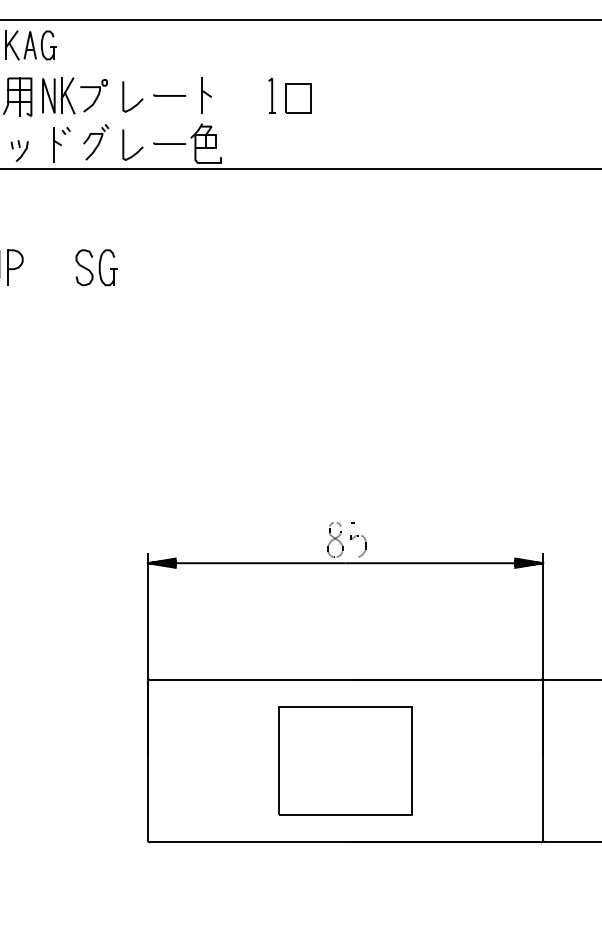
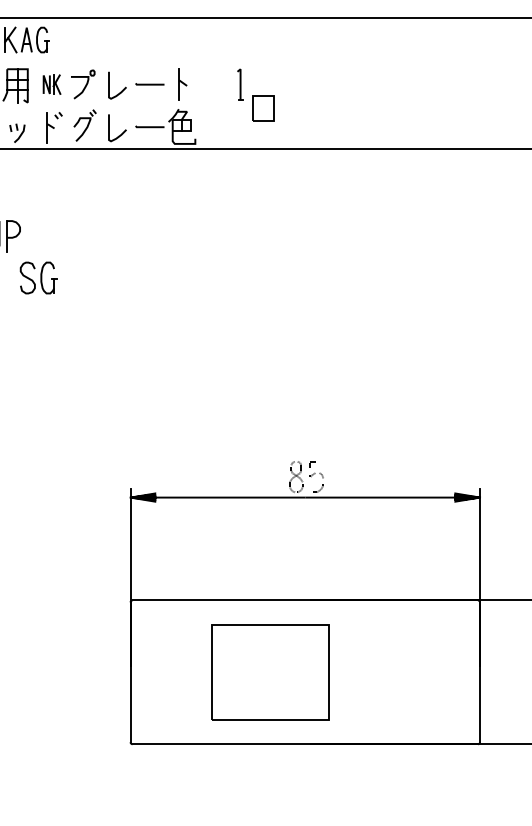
part: (58, 95) -> (51, 84), size x0.6
part: (298, 98) -> (263, 108), moved
part: (96, 267) -> (38, 277), moved
part: (345, 760) -> (270, 671), moved

